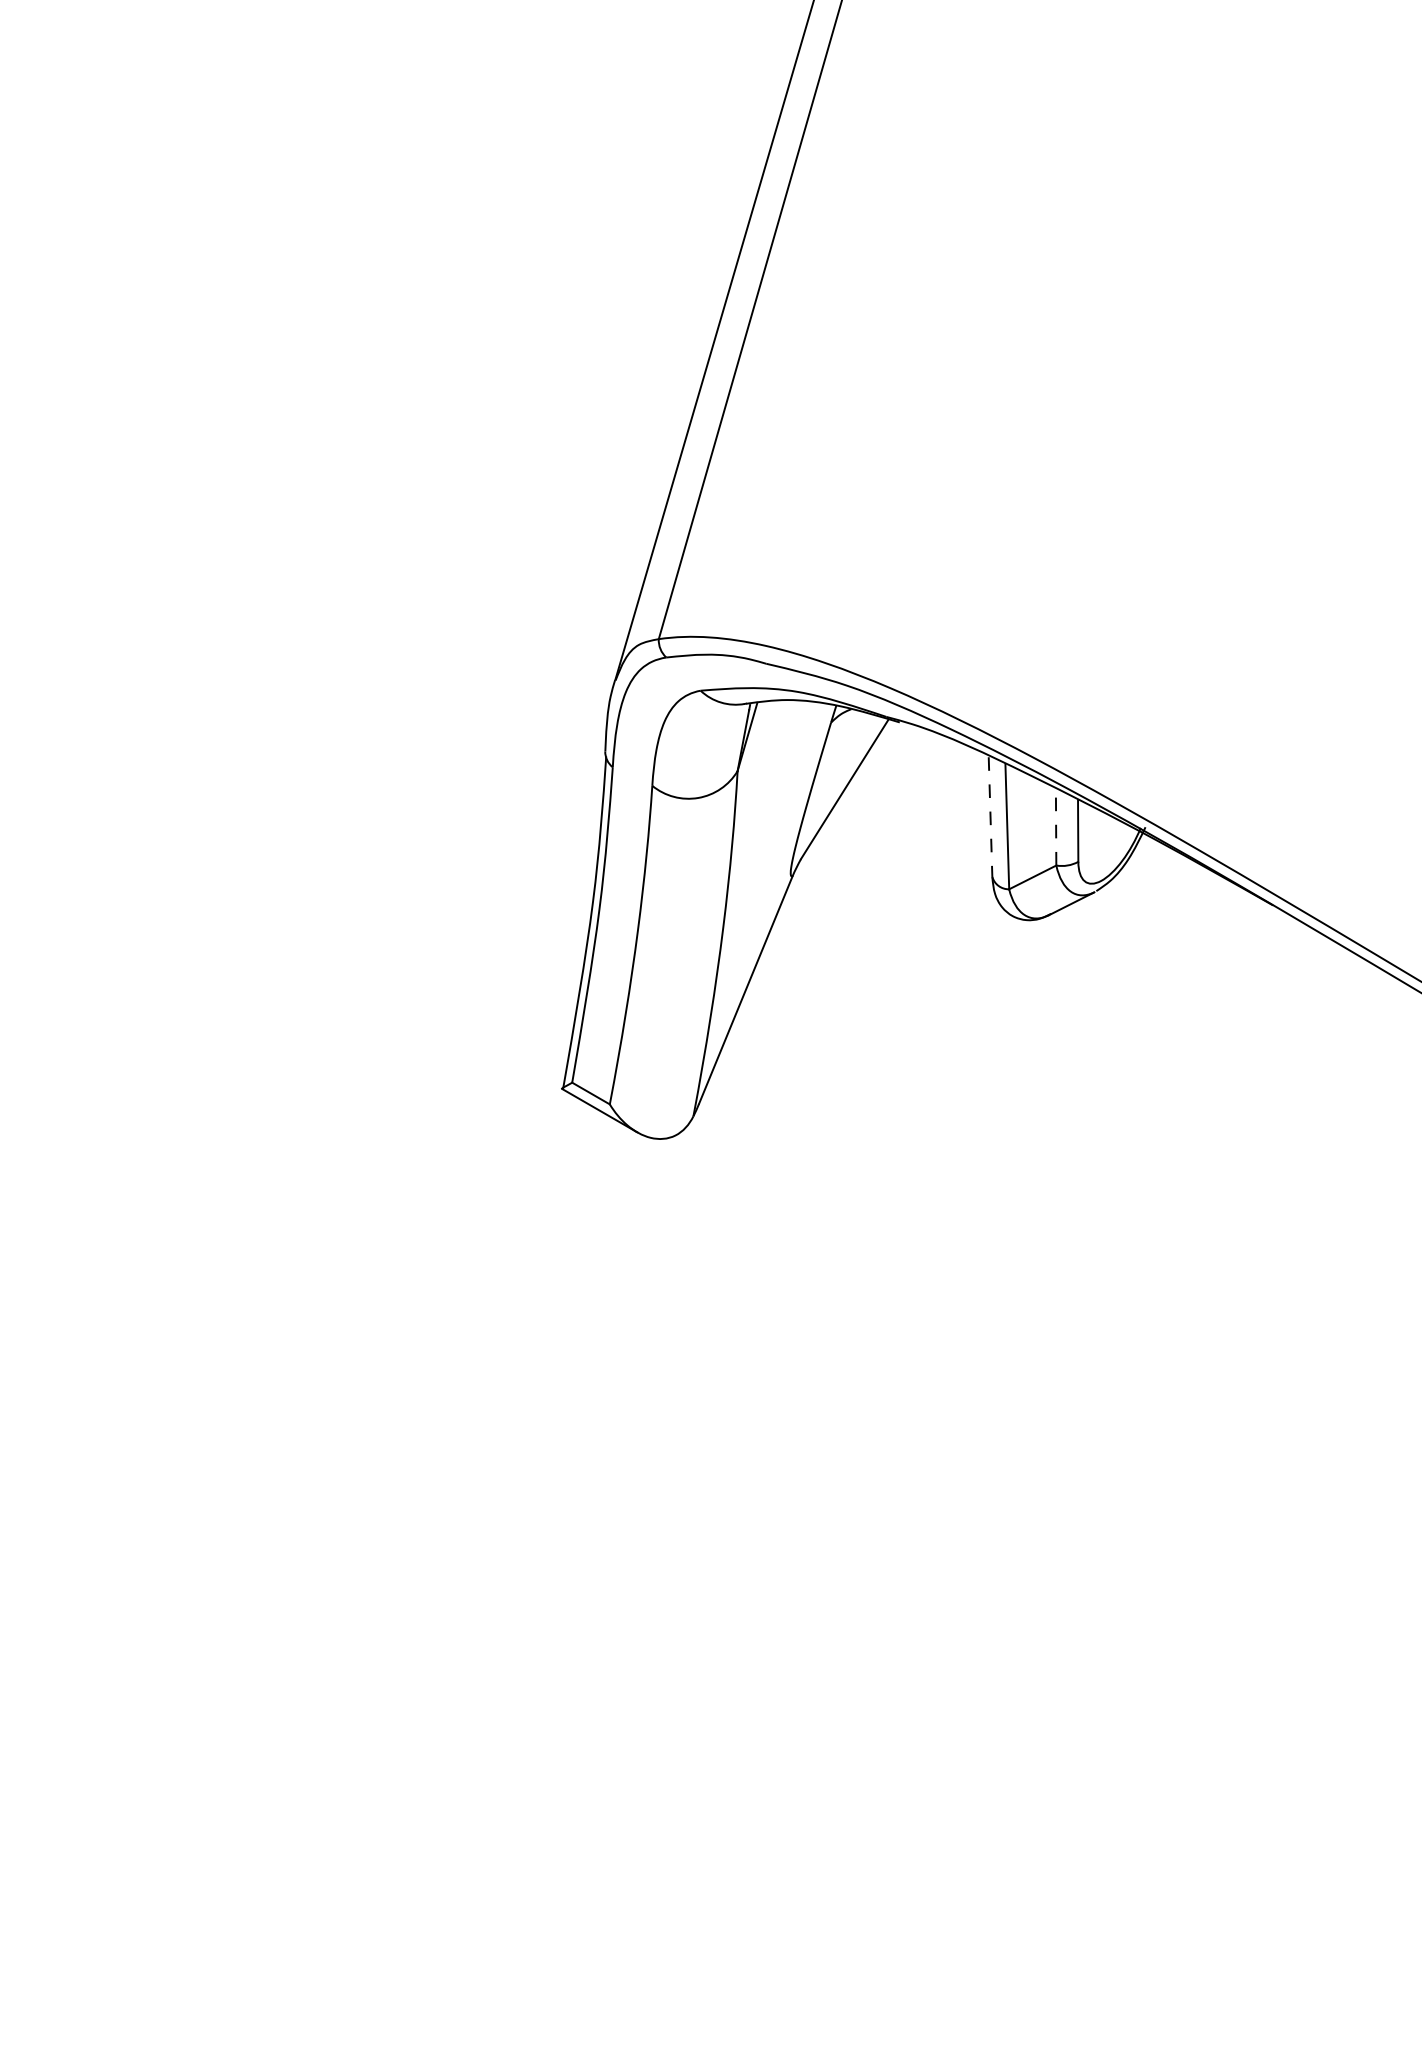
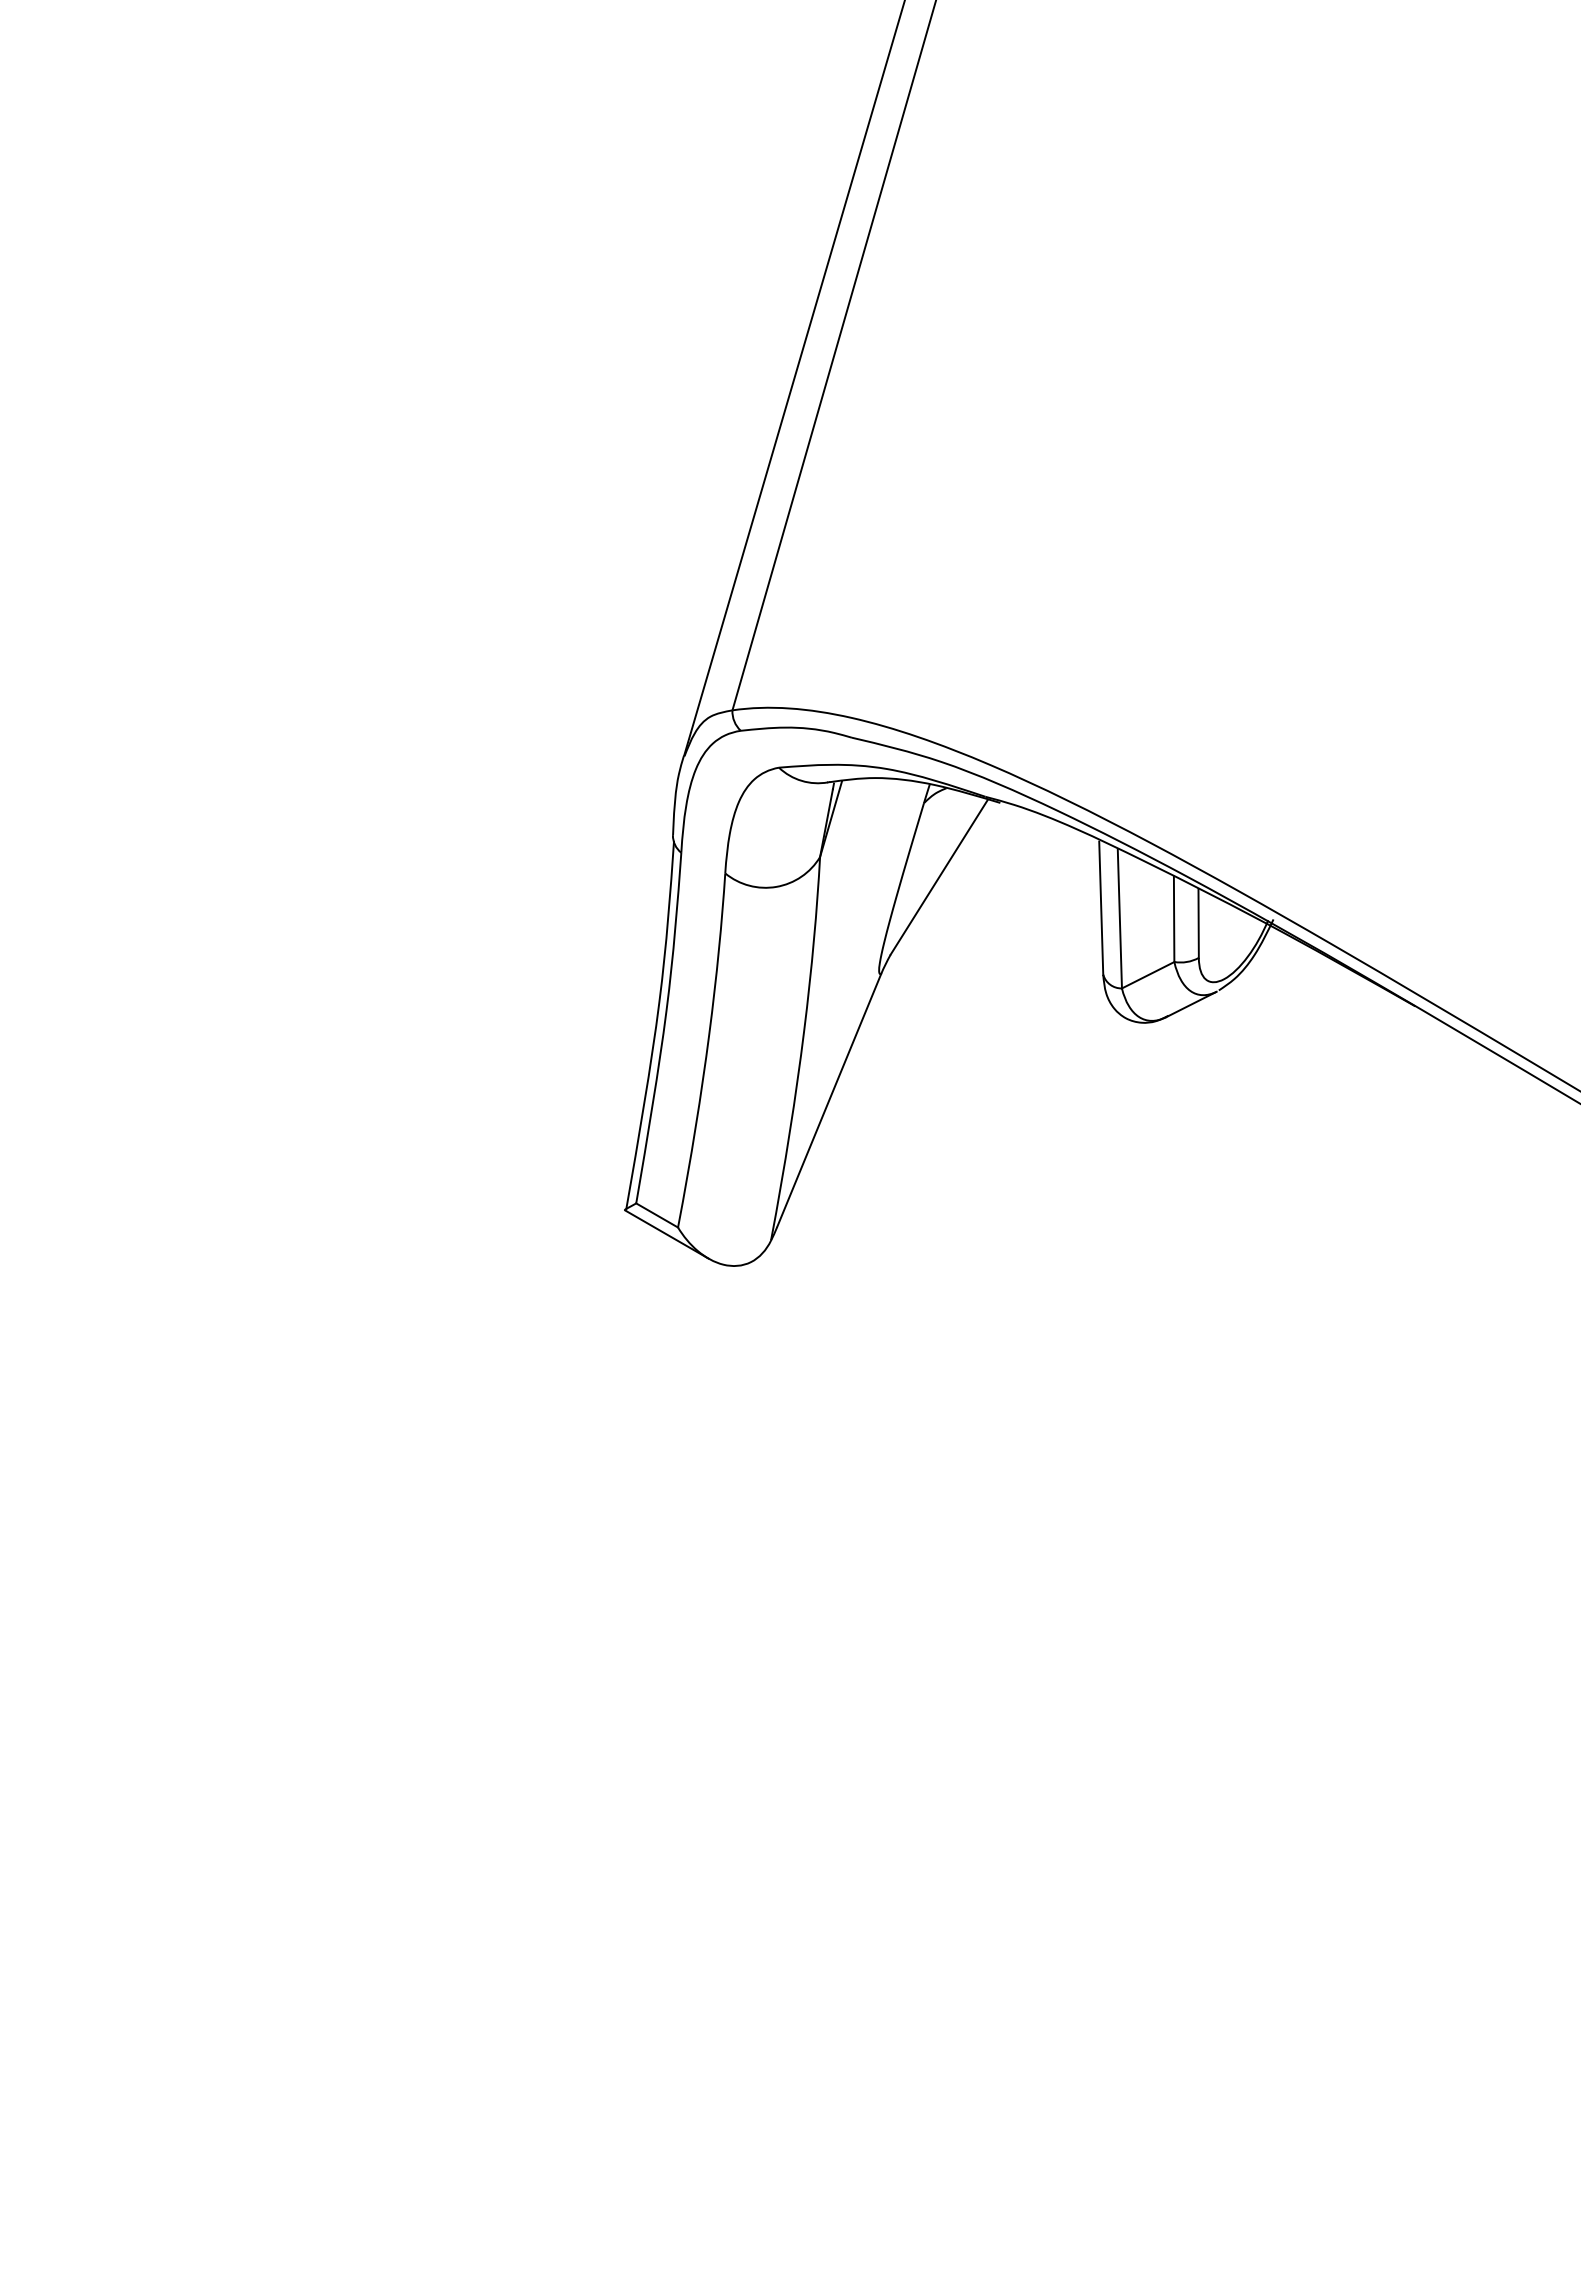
line: (990, 817) -> (1101, 908), dashed -> solid
line: (1056, 827) -> (1174, 919), dashed -> solid

